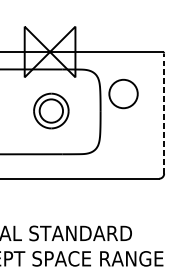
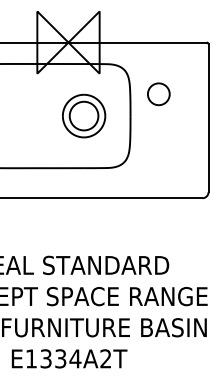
circle: (123, 94) -> (158, 94), size x0.62
part: (51, 110) -> (84, 115), moved
line: (164, 113) -> (208, 118), dashed -> solid

